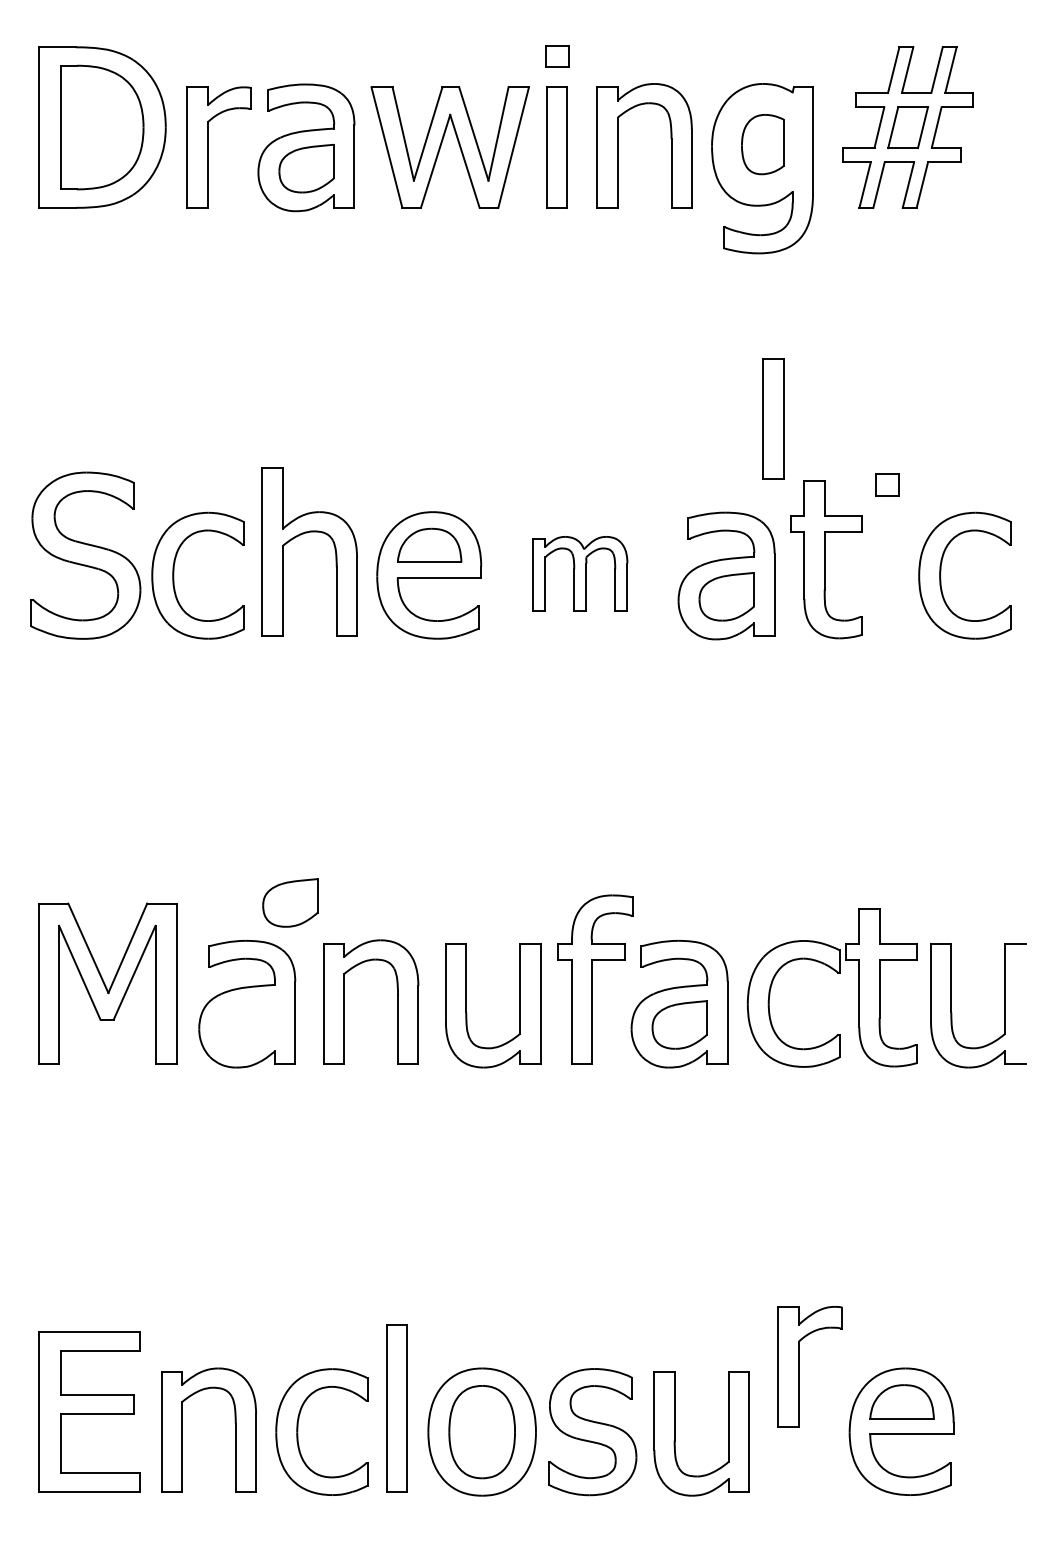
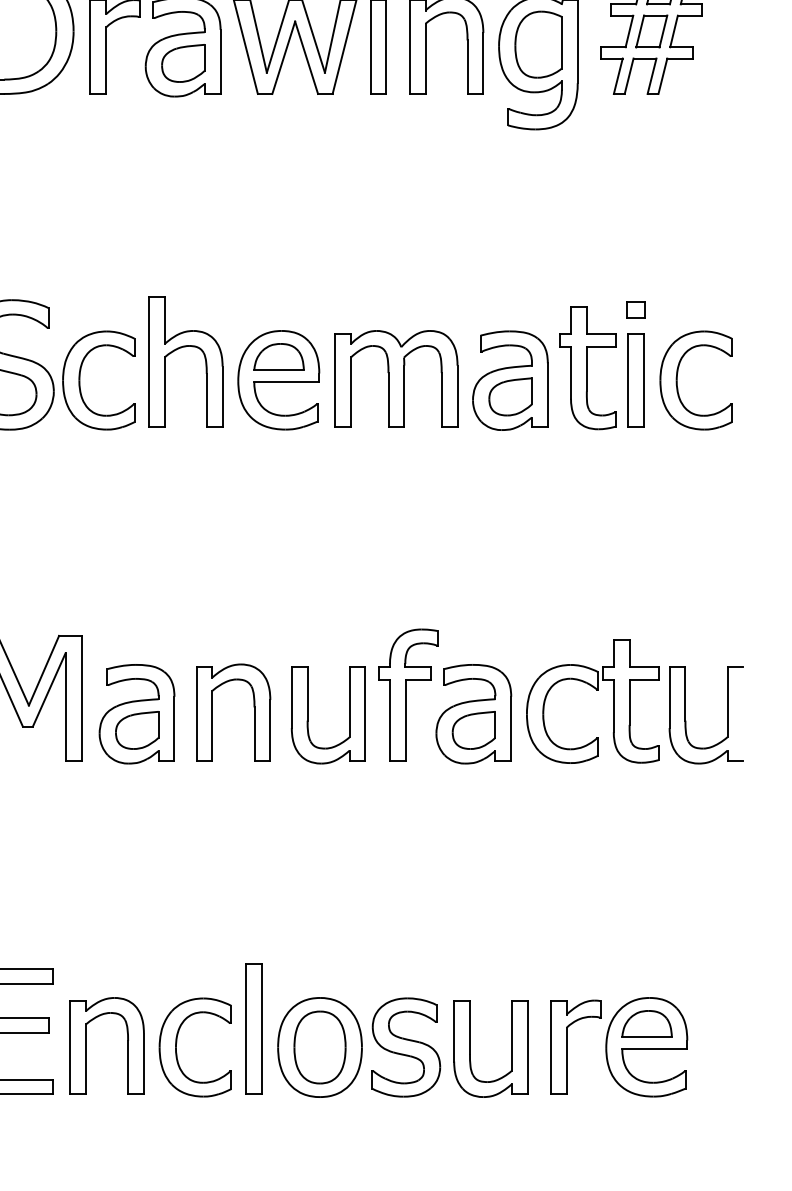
part: (762, 144) -> (538, 44), size x1.43
part: (773, 418) -> (635, 380), moved
part: (580, 573) -> (396, 378), size x1.67
part: (290, 902) -> (137, 730), moved
part: (799, 1366) -> (567, 1047), moved

